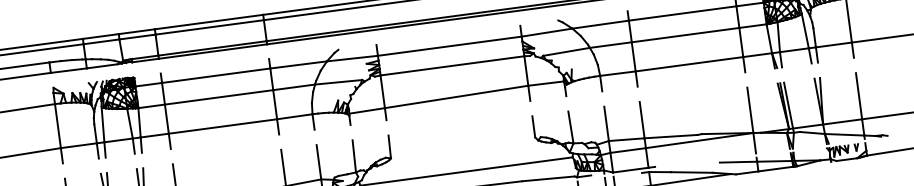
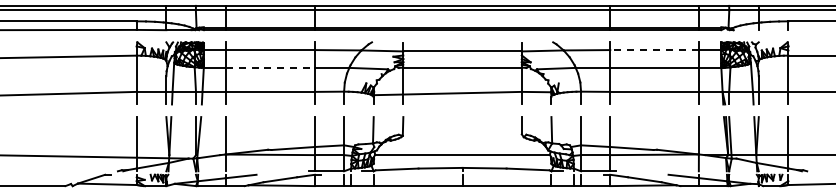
line: (682, 14) -> (654, 50), solid -> dashed
line: (219, 96) -> (270, 67), solid -> dashed

